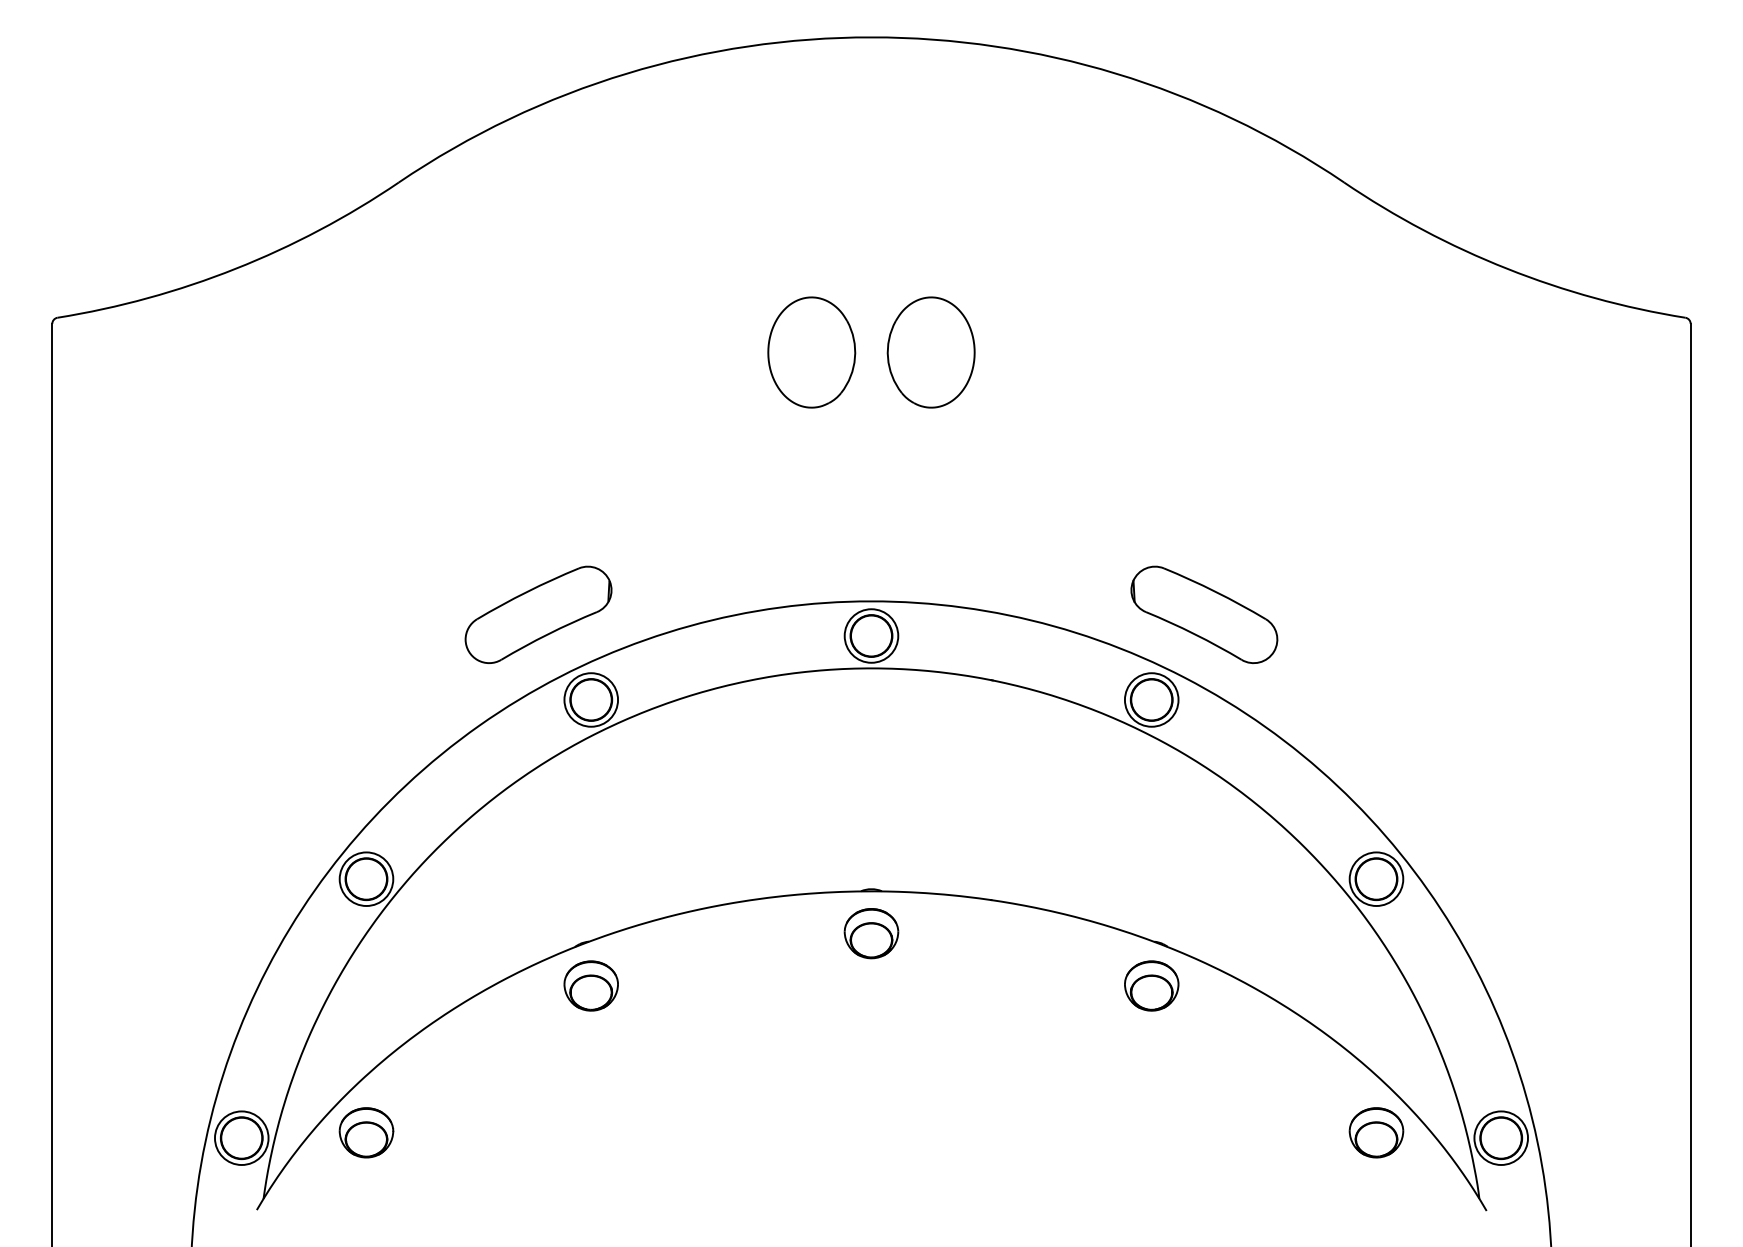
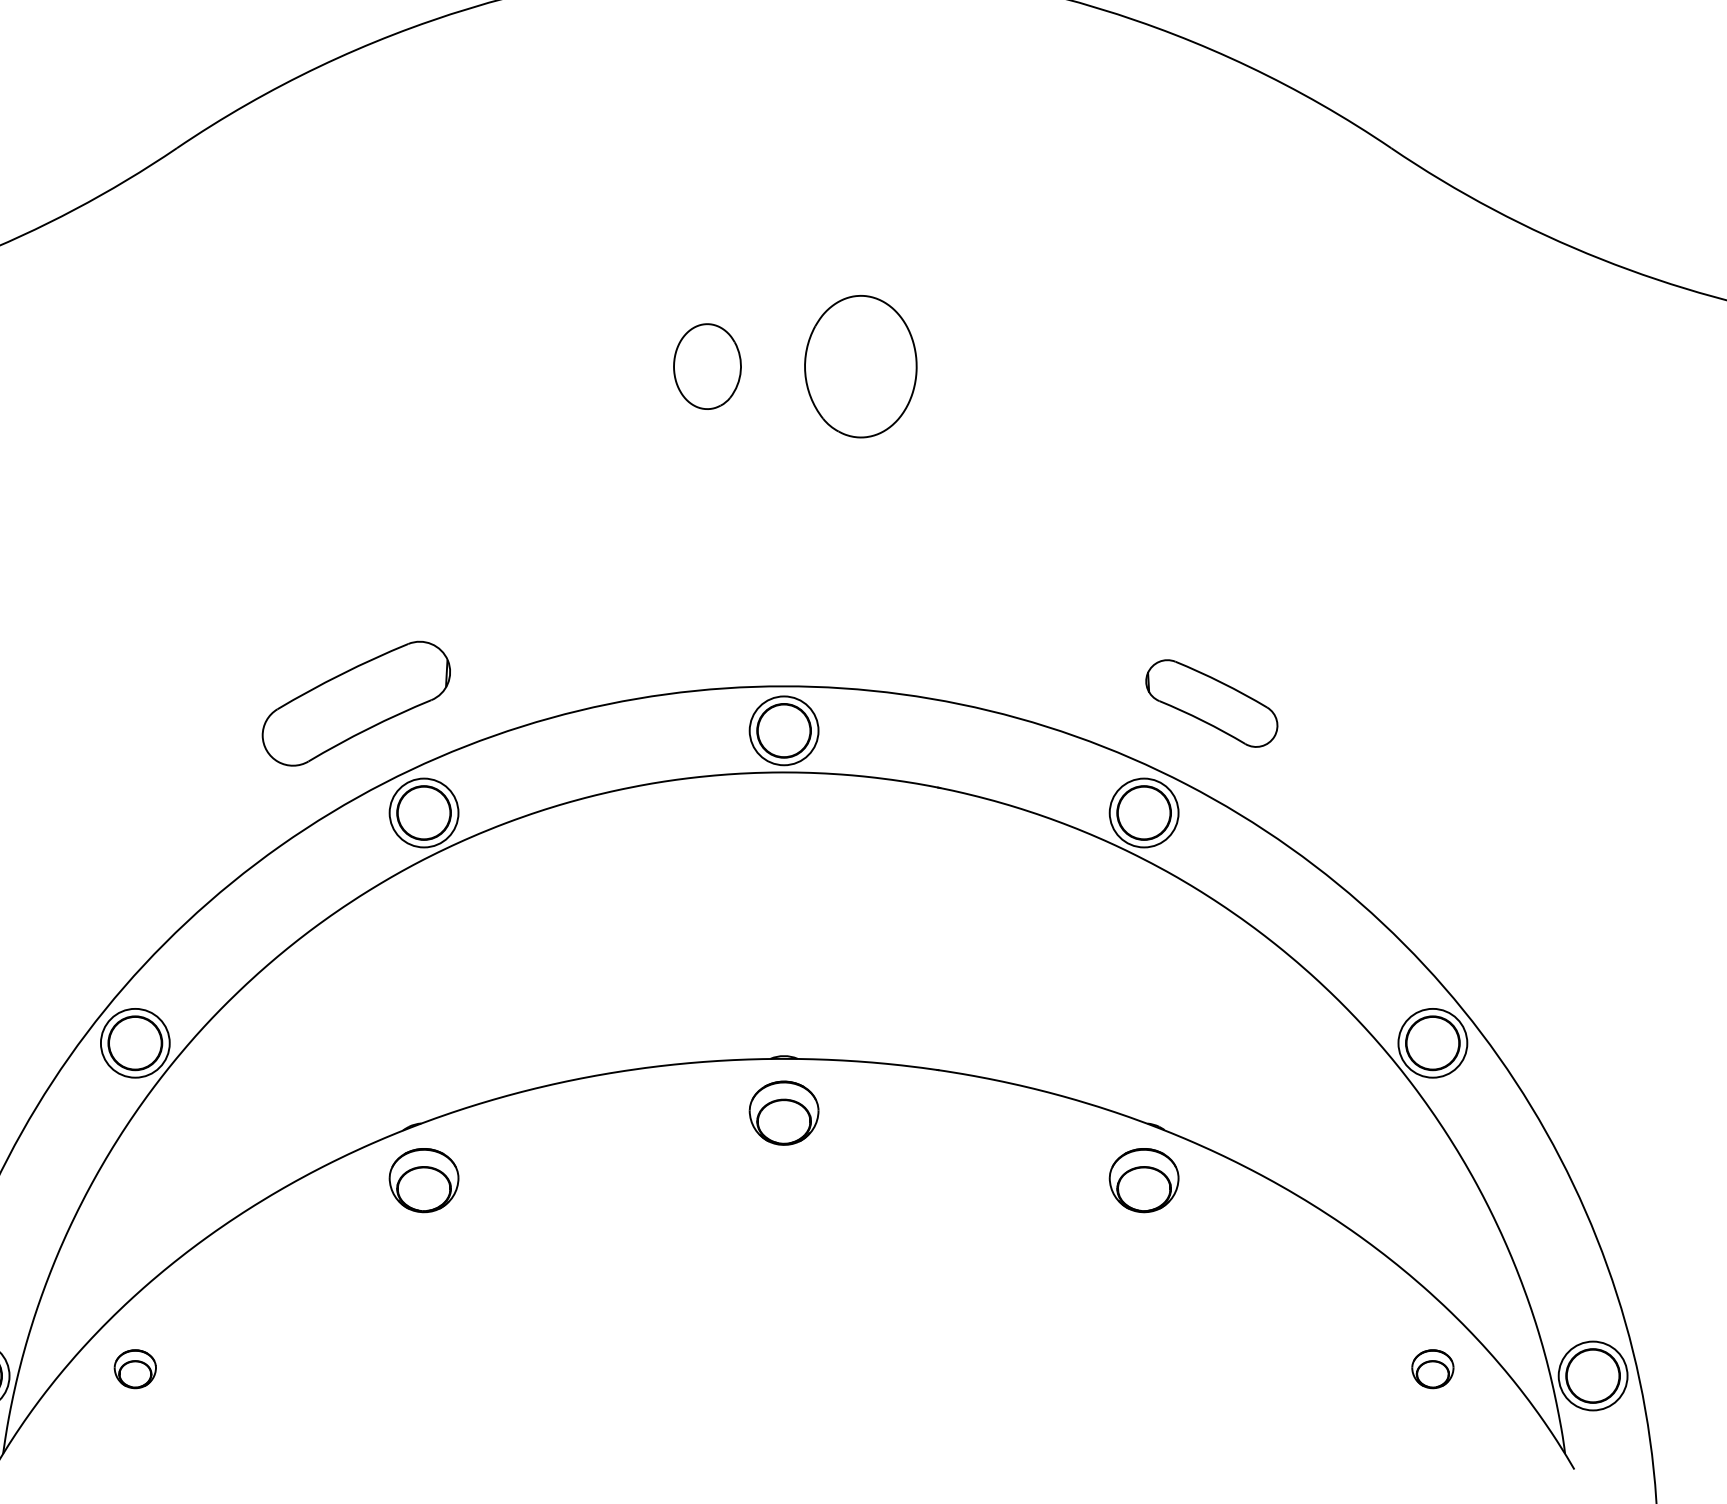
part: (811, 352) -> (707, 366), size x0.6
part: (1204, 614) -> (1211, 703), size x0.7
part: (366, 1132) -> (135, 1368), size x0.6
part: (1376, 1132) -> (1432, 1368), size x0.6

